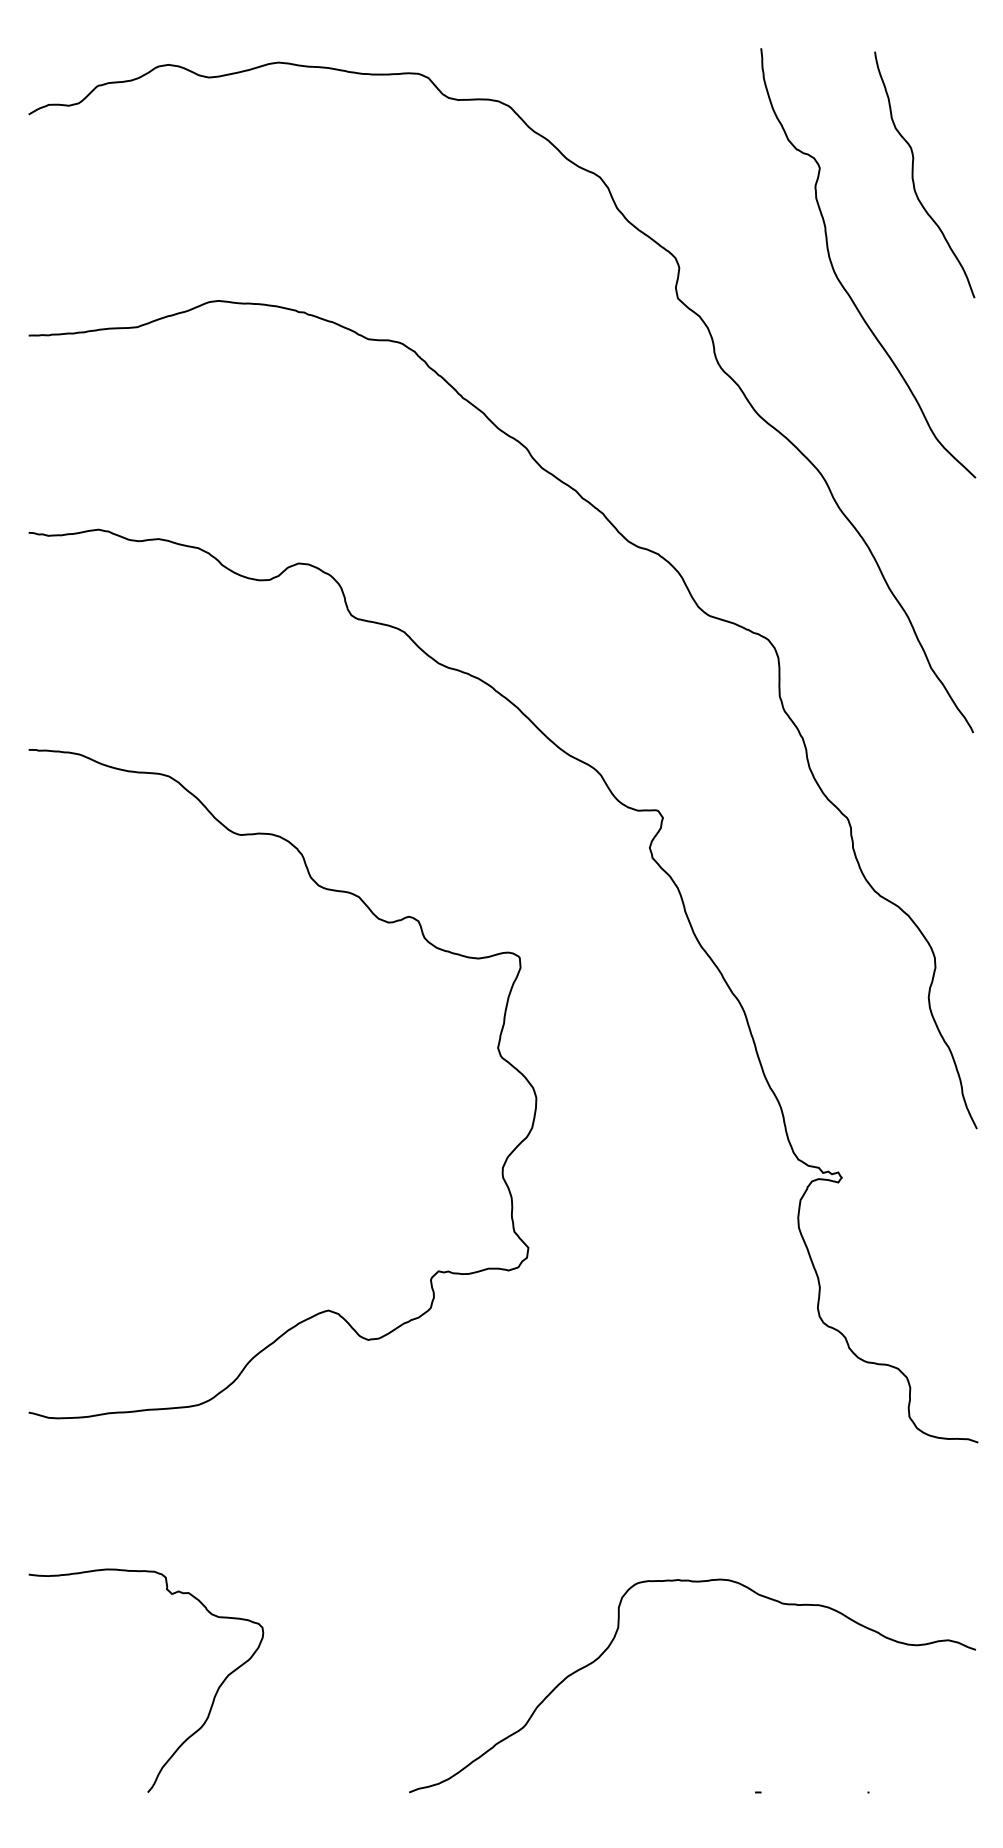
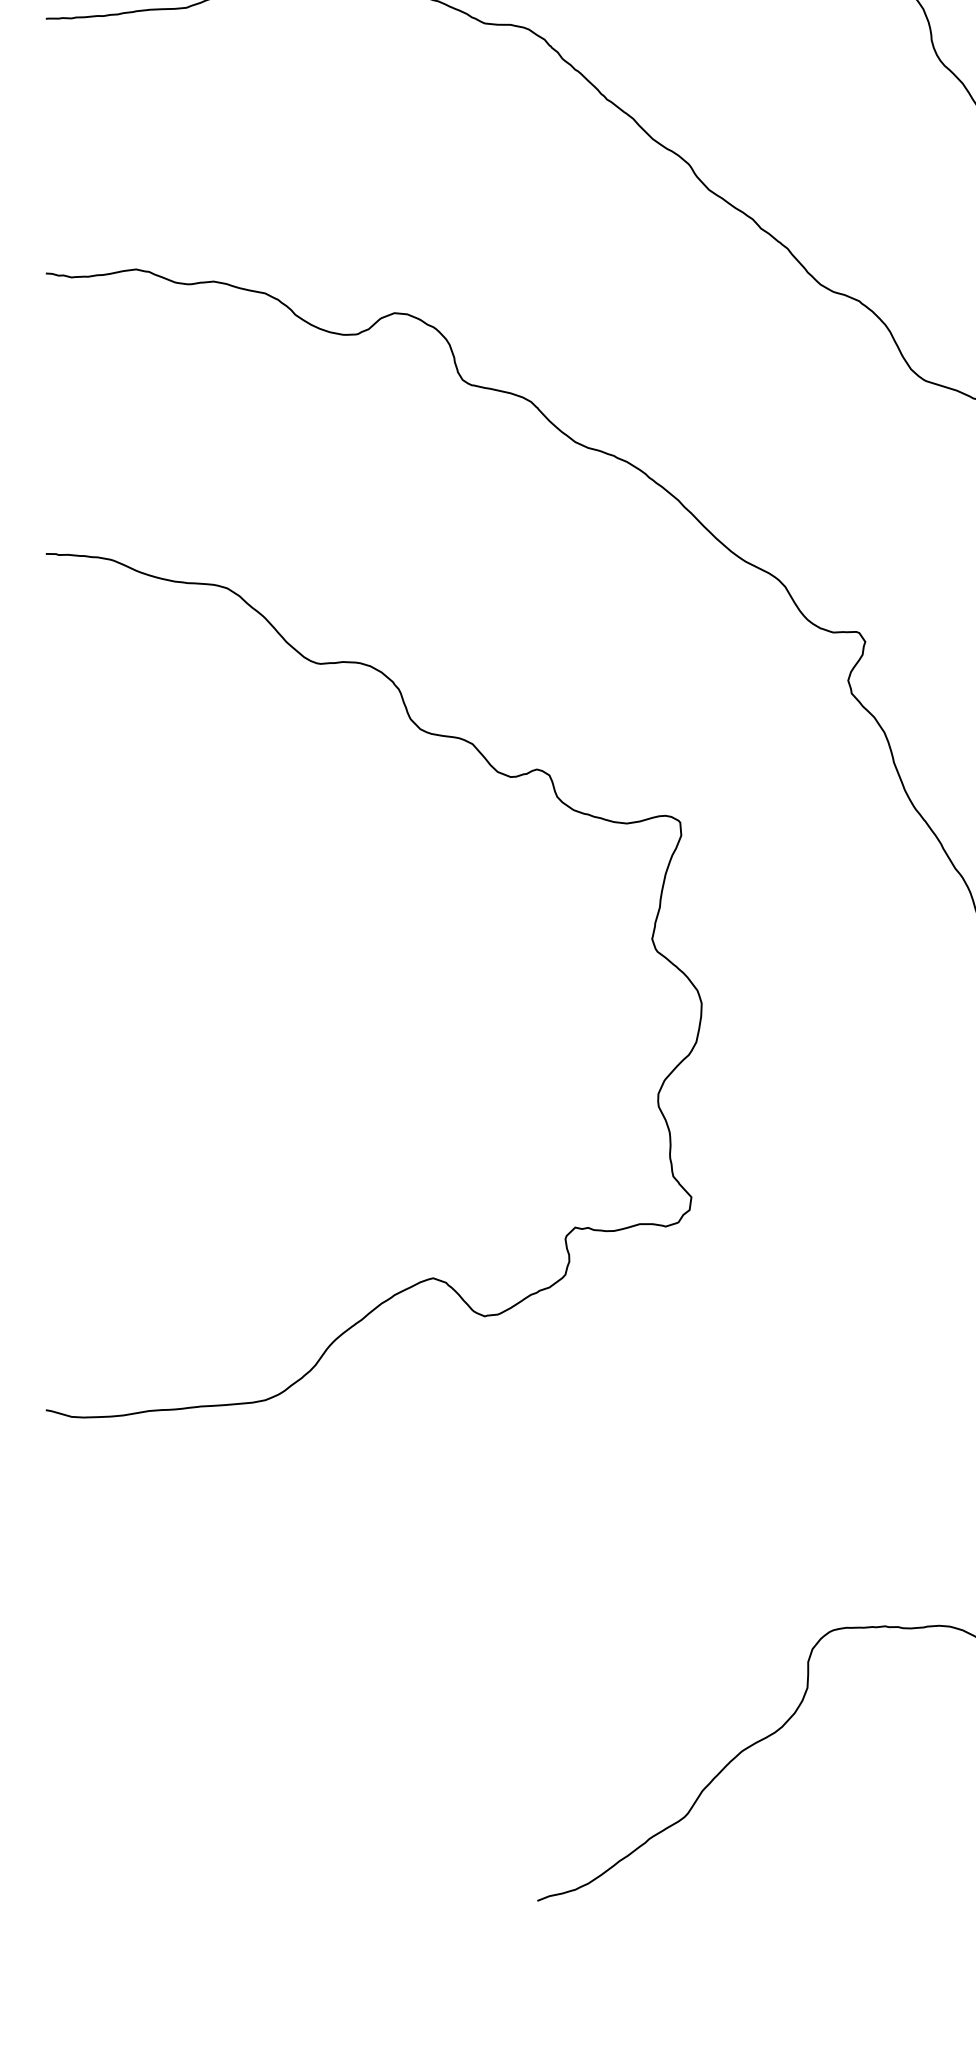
curve: (211, 1703) -> (282, 1785), removed

